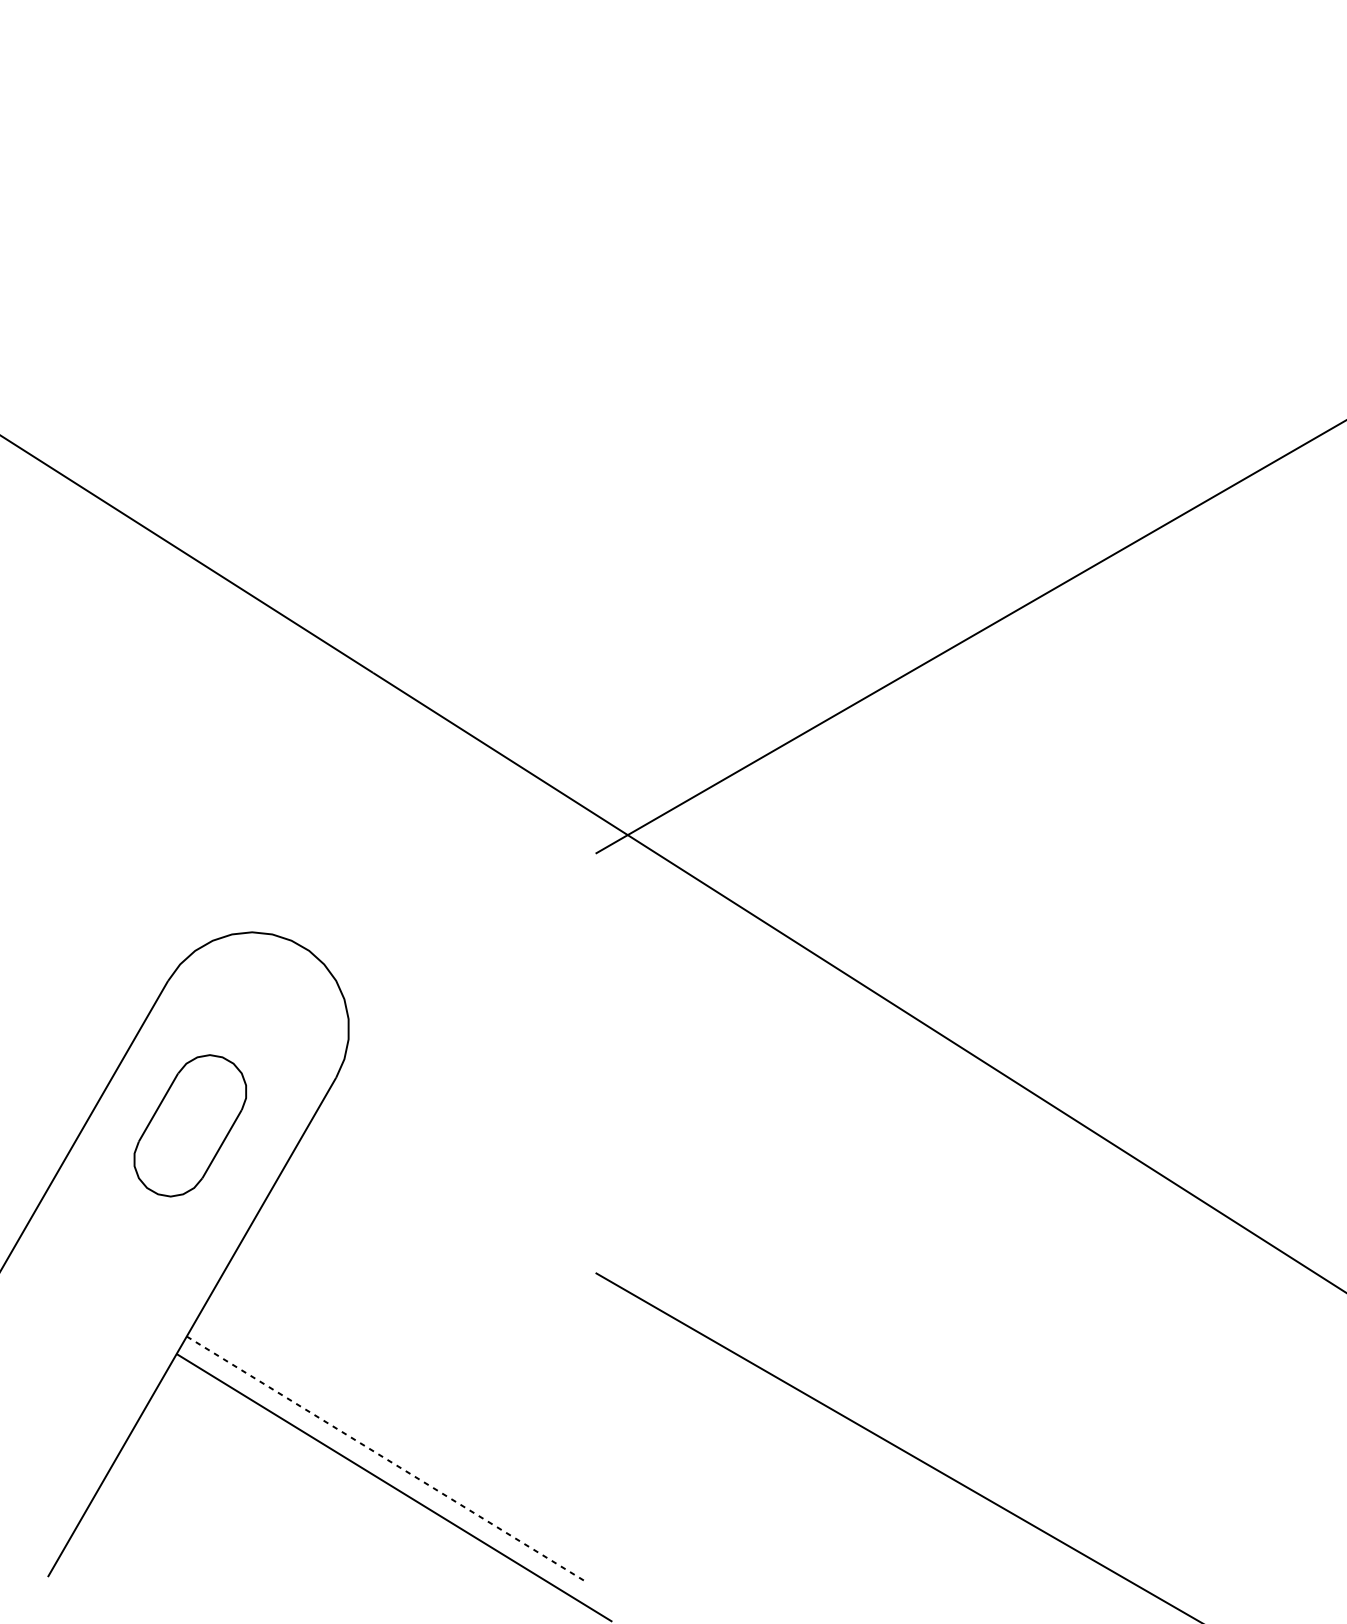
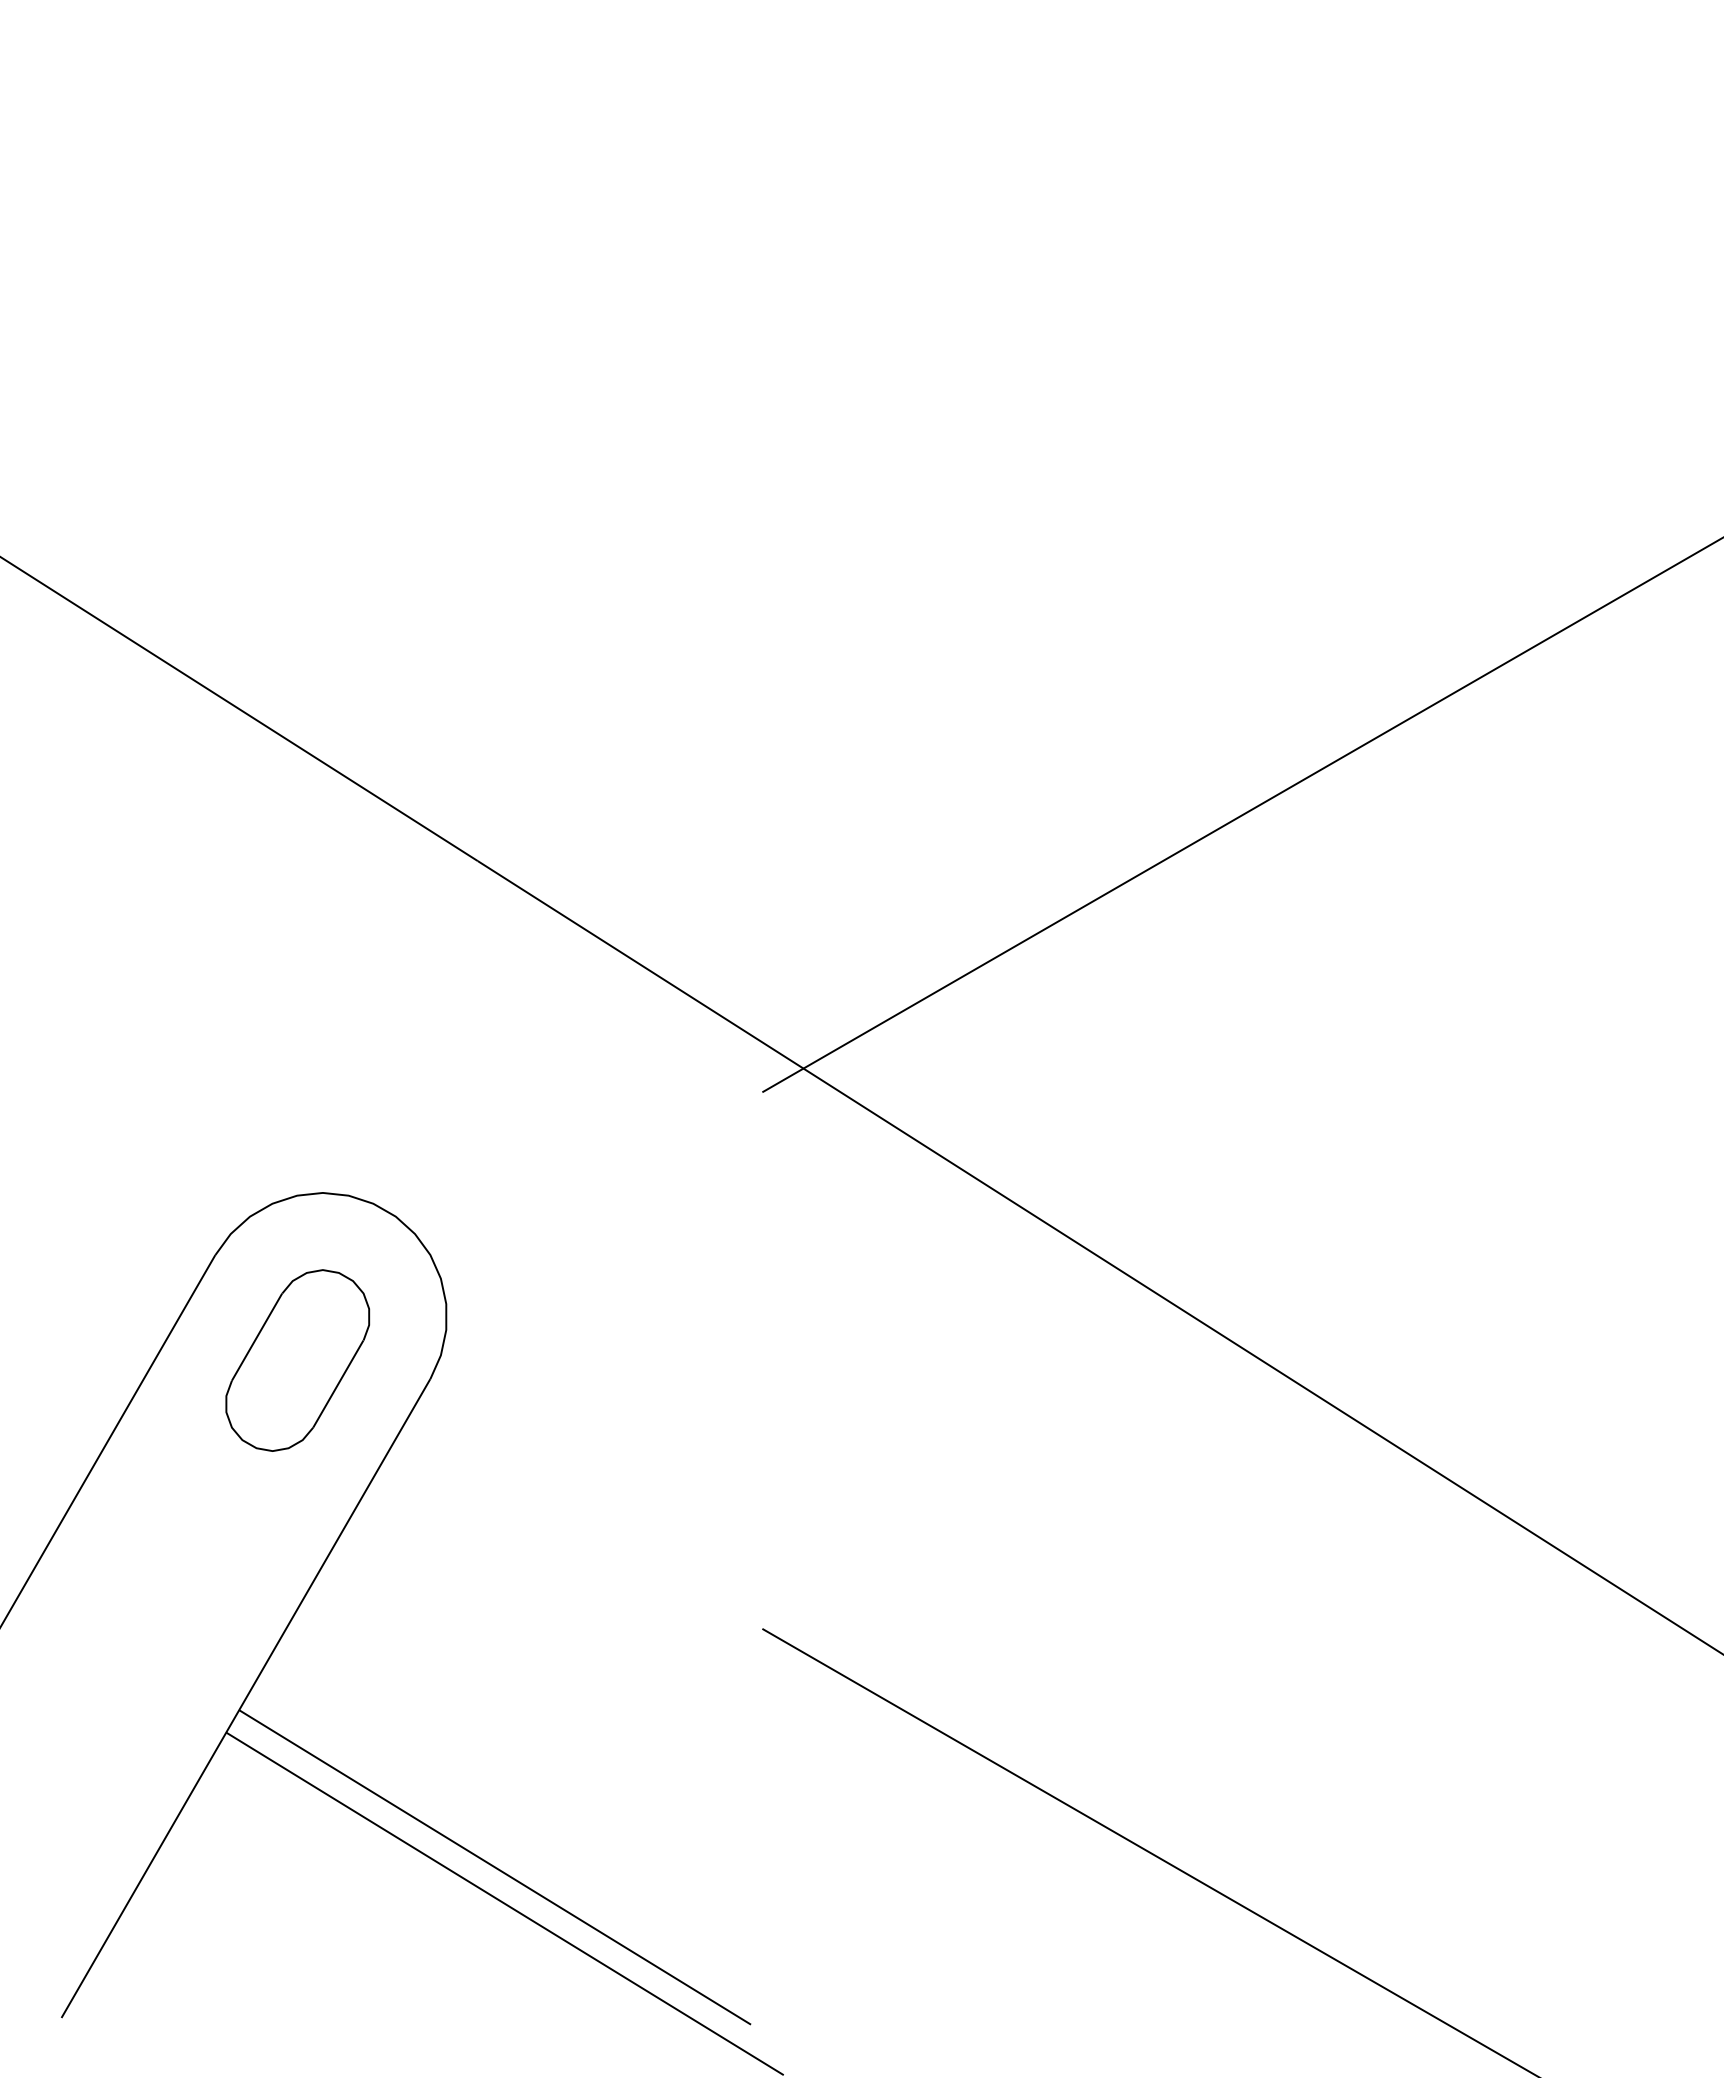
part: (190, 1125) -> (297, 1360), moved
line: (387, 1459) -> (495, 1867), dashed -> solid

